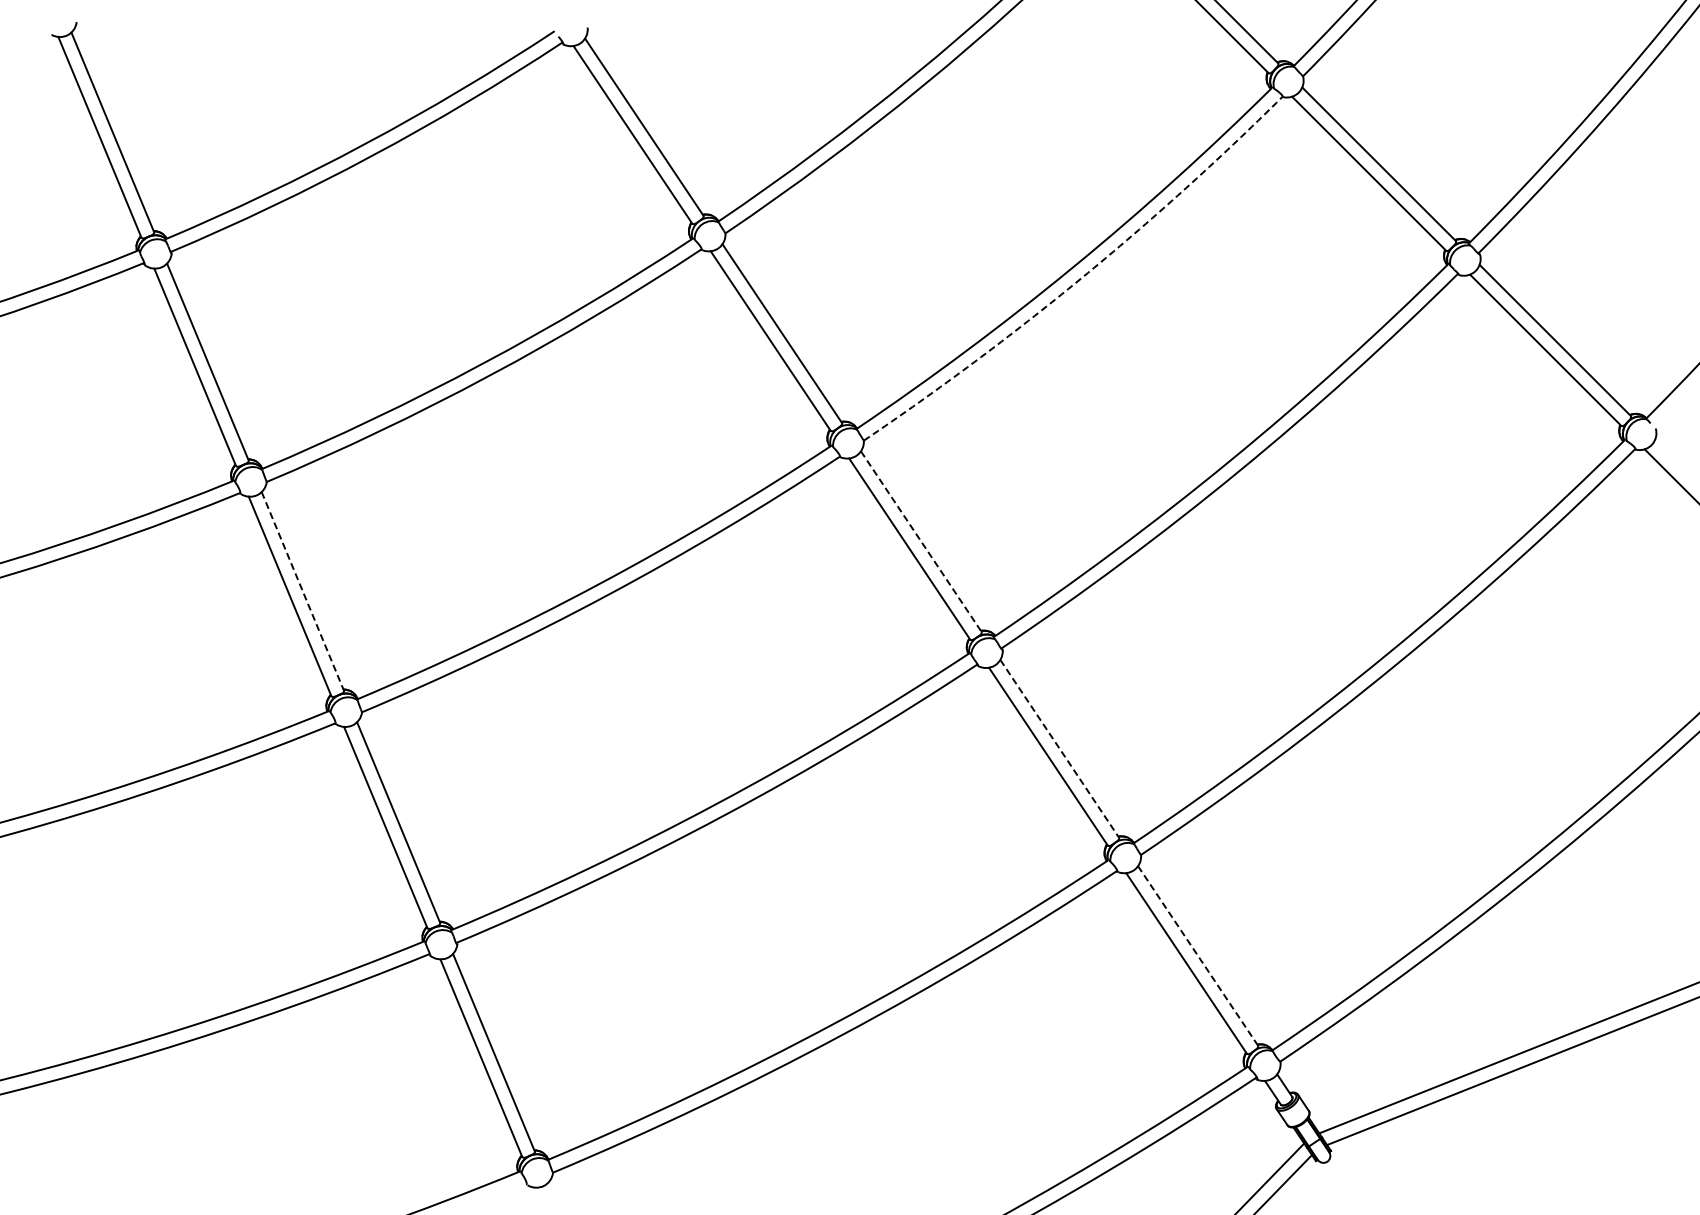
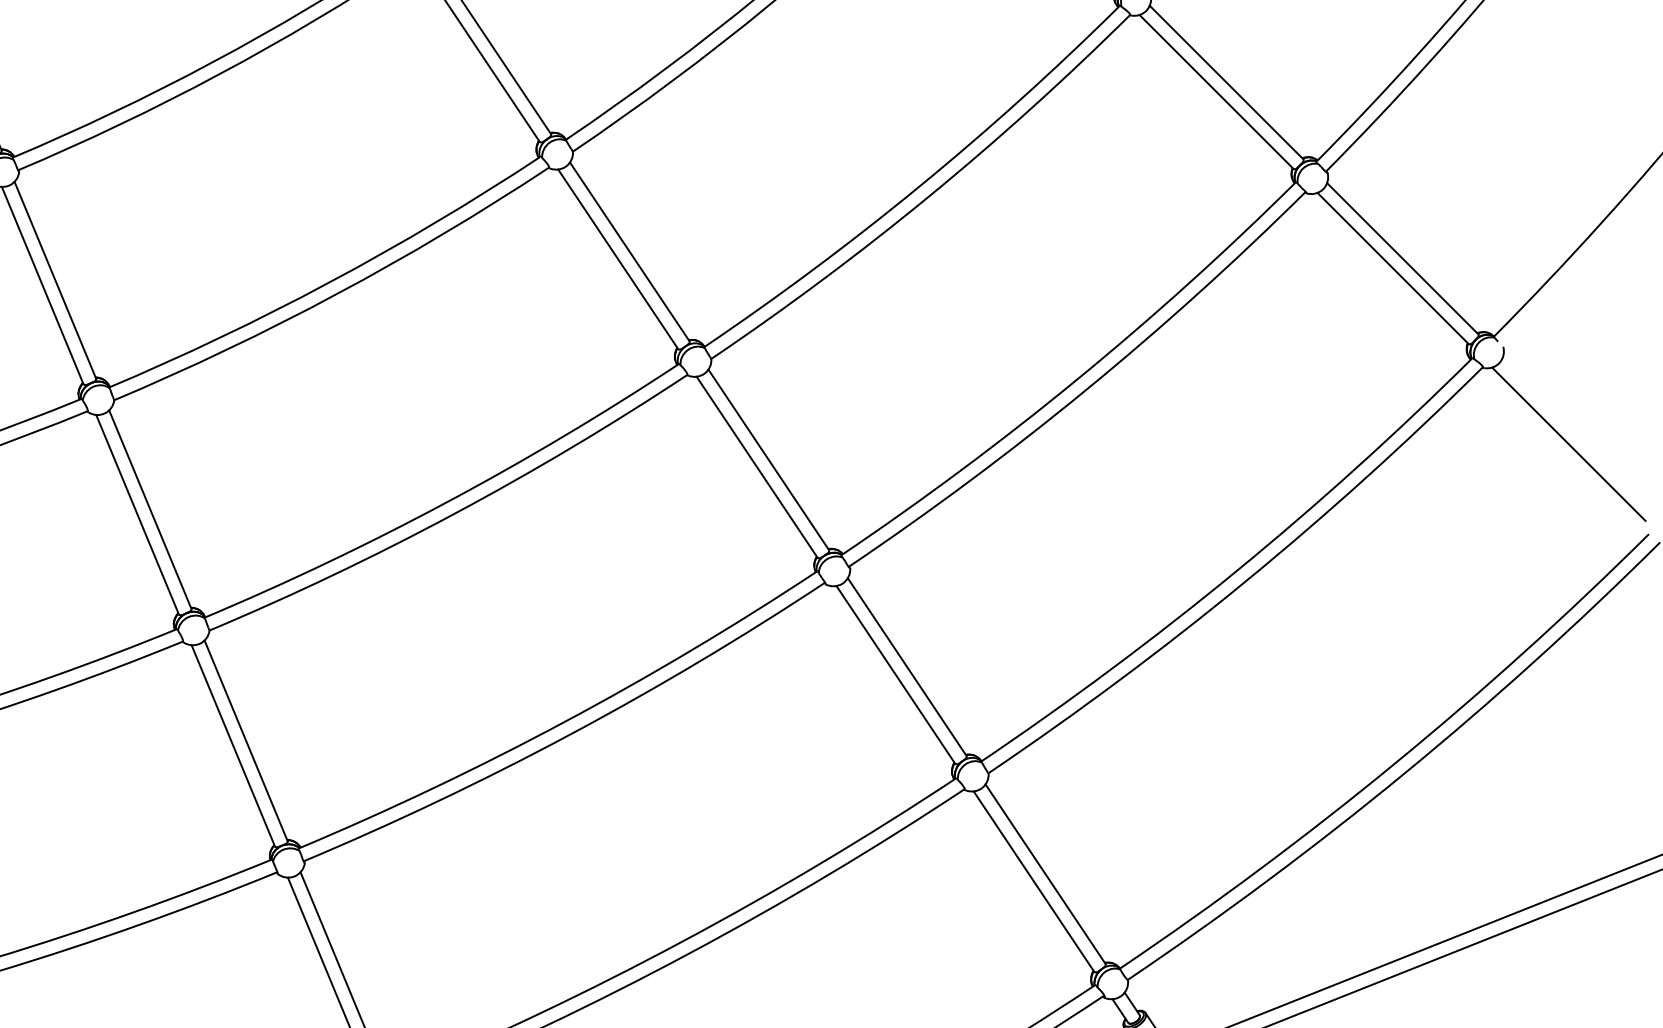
arc: (1081, 278) -> (928, 196), dashed -> solid
line: (921, 541) -> (768, 459), dashed -> solid
line: (303, 591) -> (150, 509), dashed -> solid
line: (1059, 748) -> (906, 666), dashed -> solid
line: (1198, 956) -> (1045, 874), dashed -> solid

